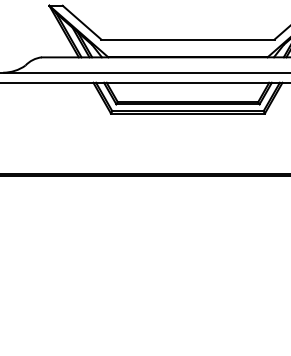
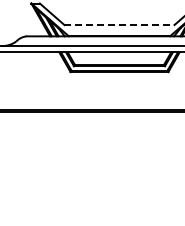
line: (187, 40) -> (119, 25), solid -> dashed

